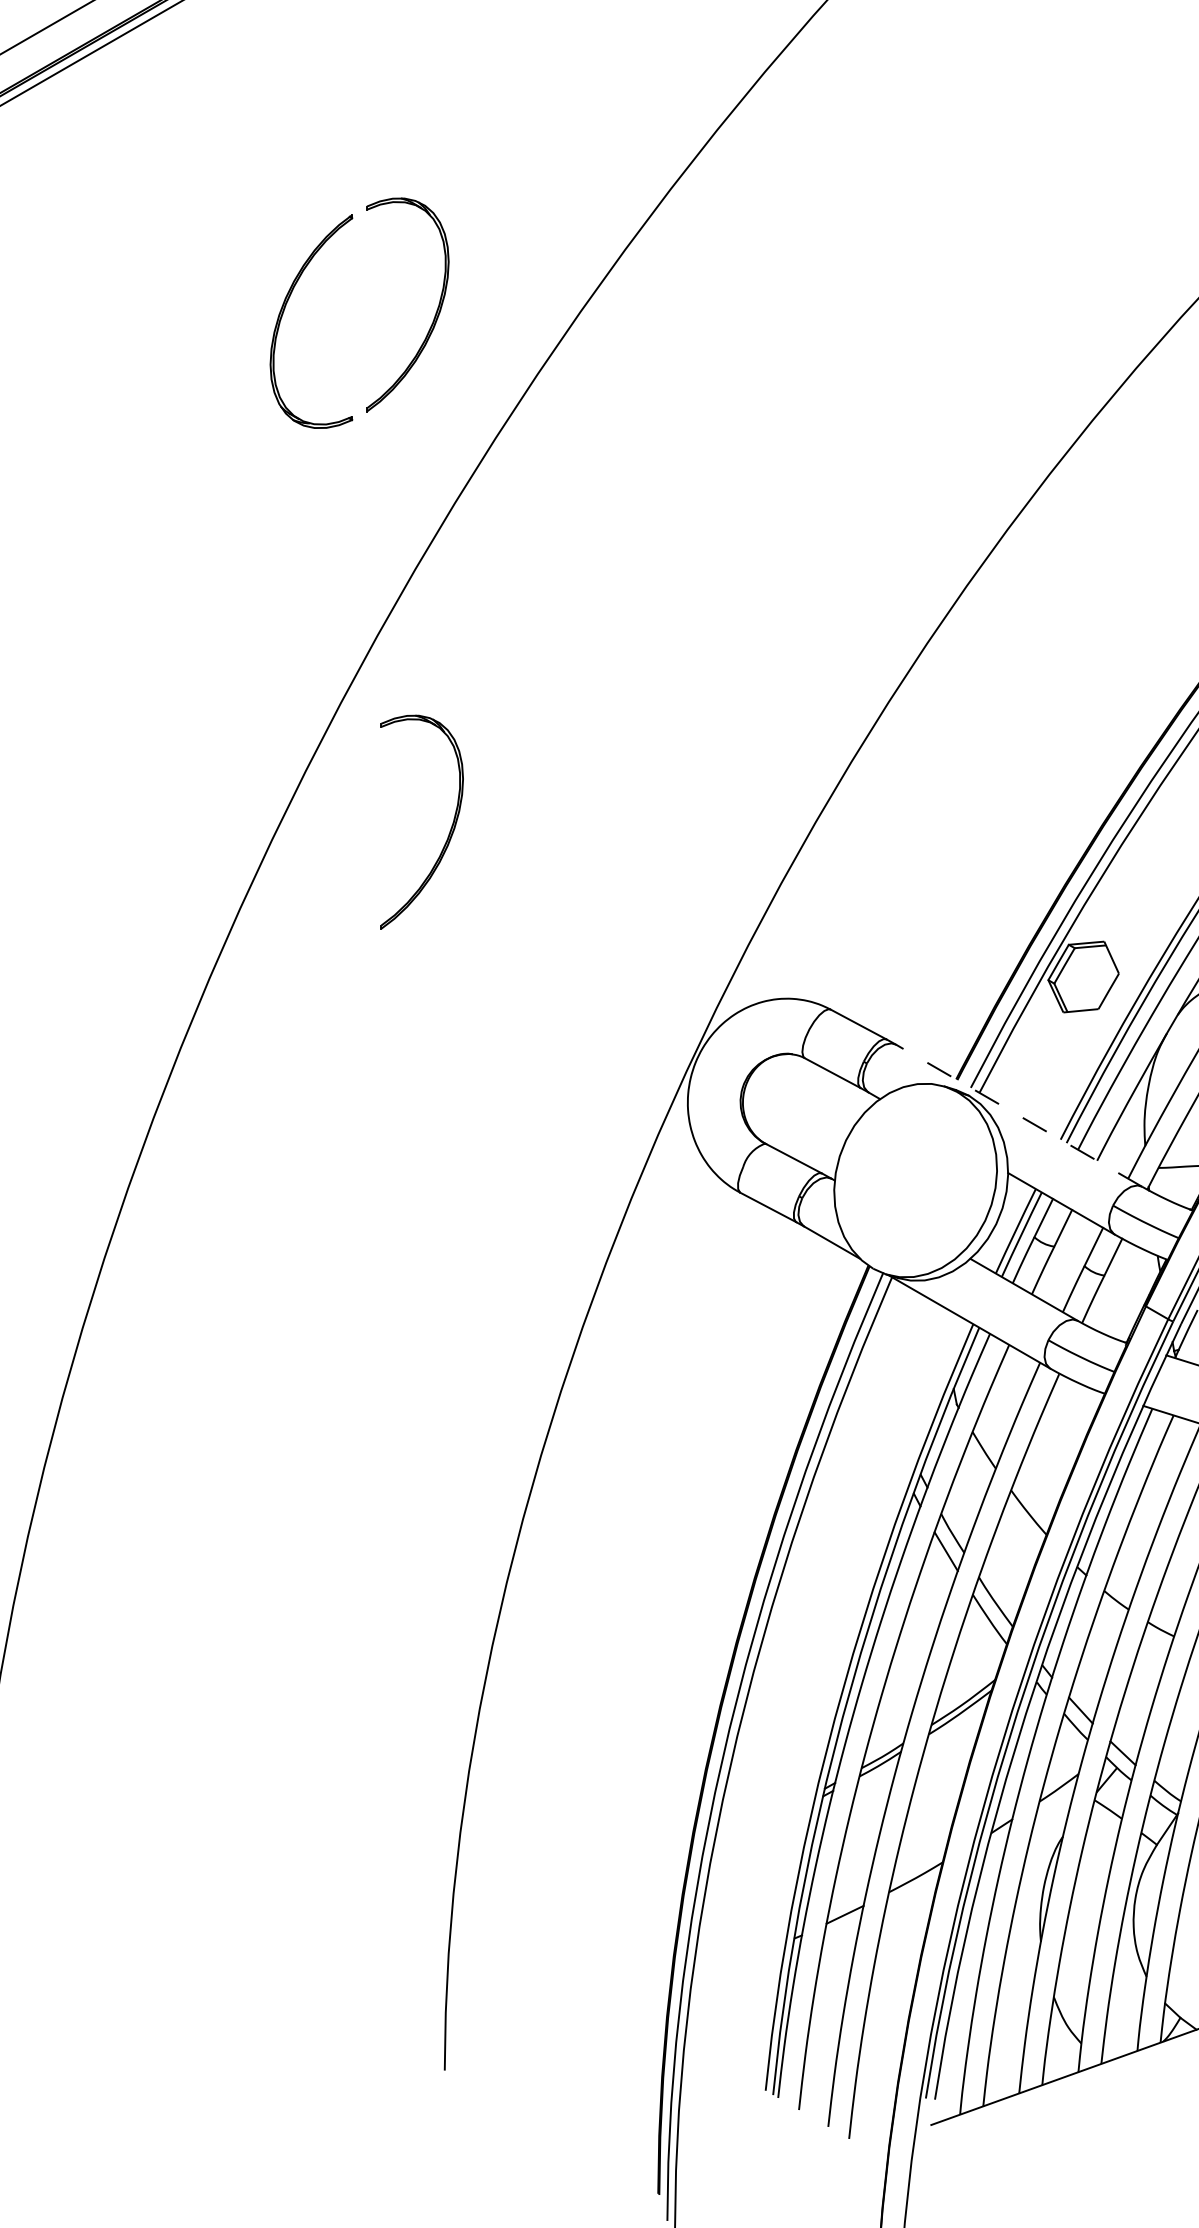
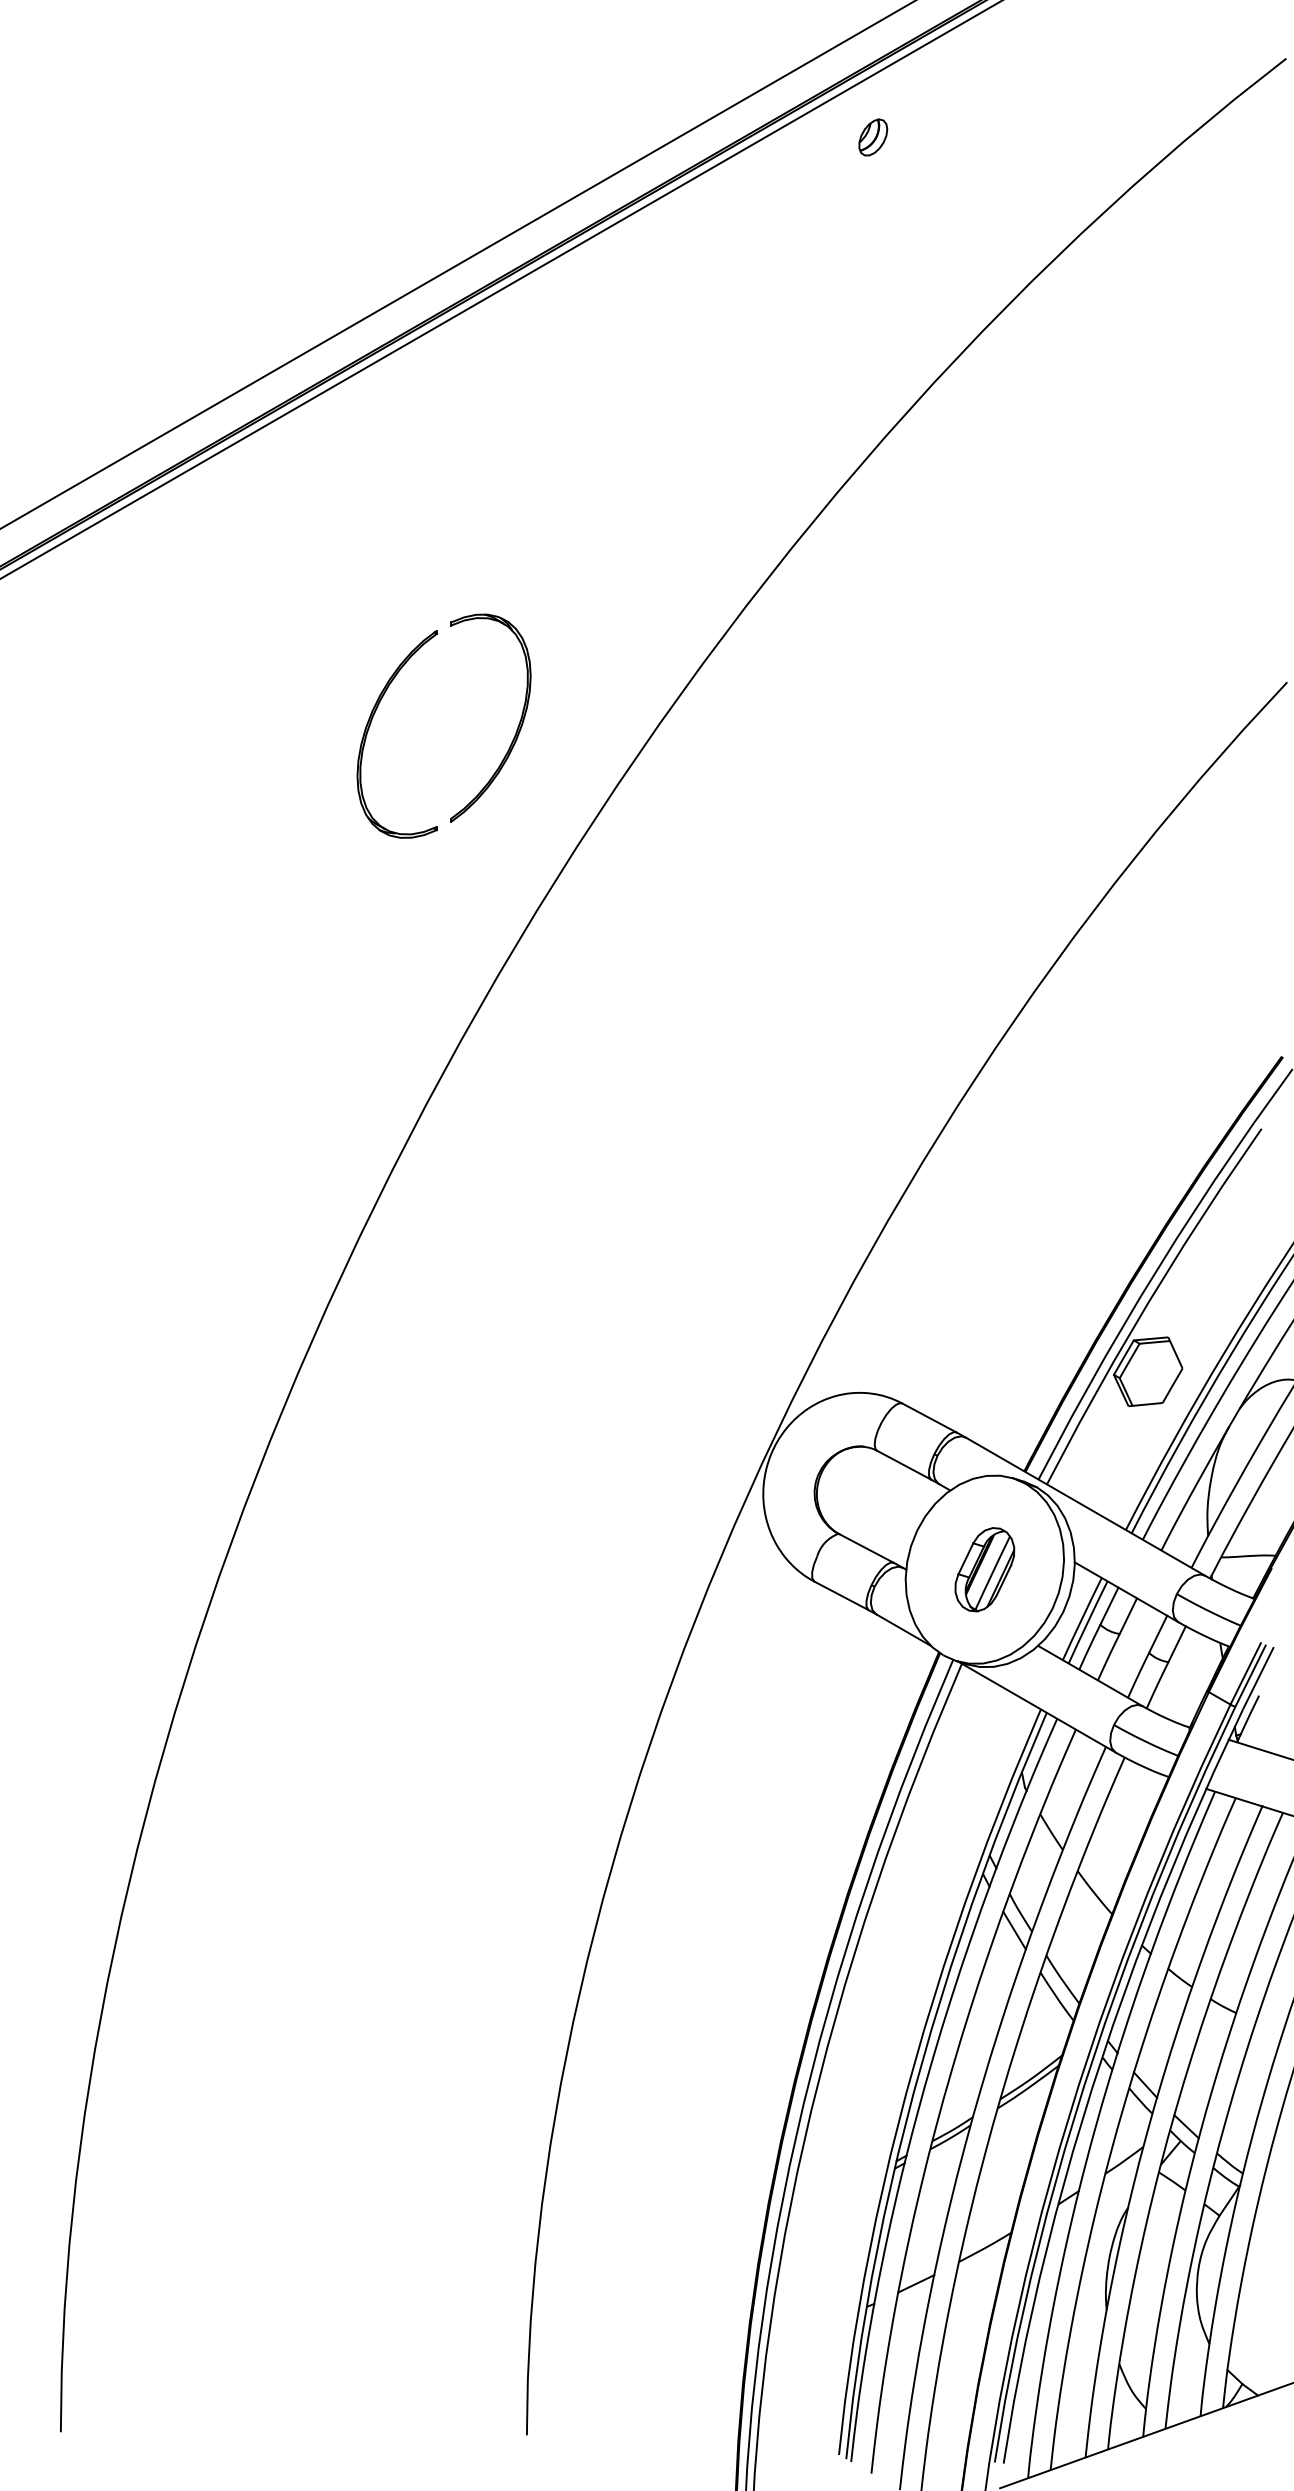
part: (449, 830) -> (531, 1229), removed
line: (1019, 1115) -> (1085, 1506), dashed -> solid
part: (915, 1180) -> (984, 1569), added

